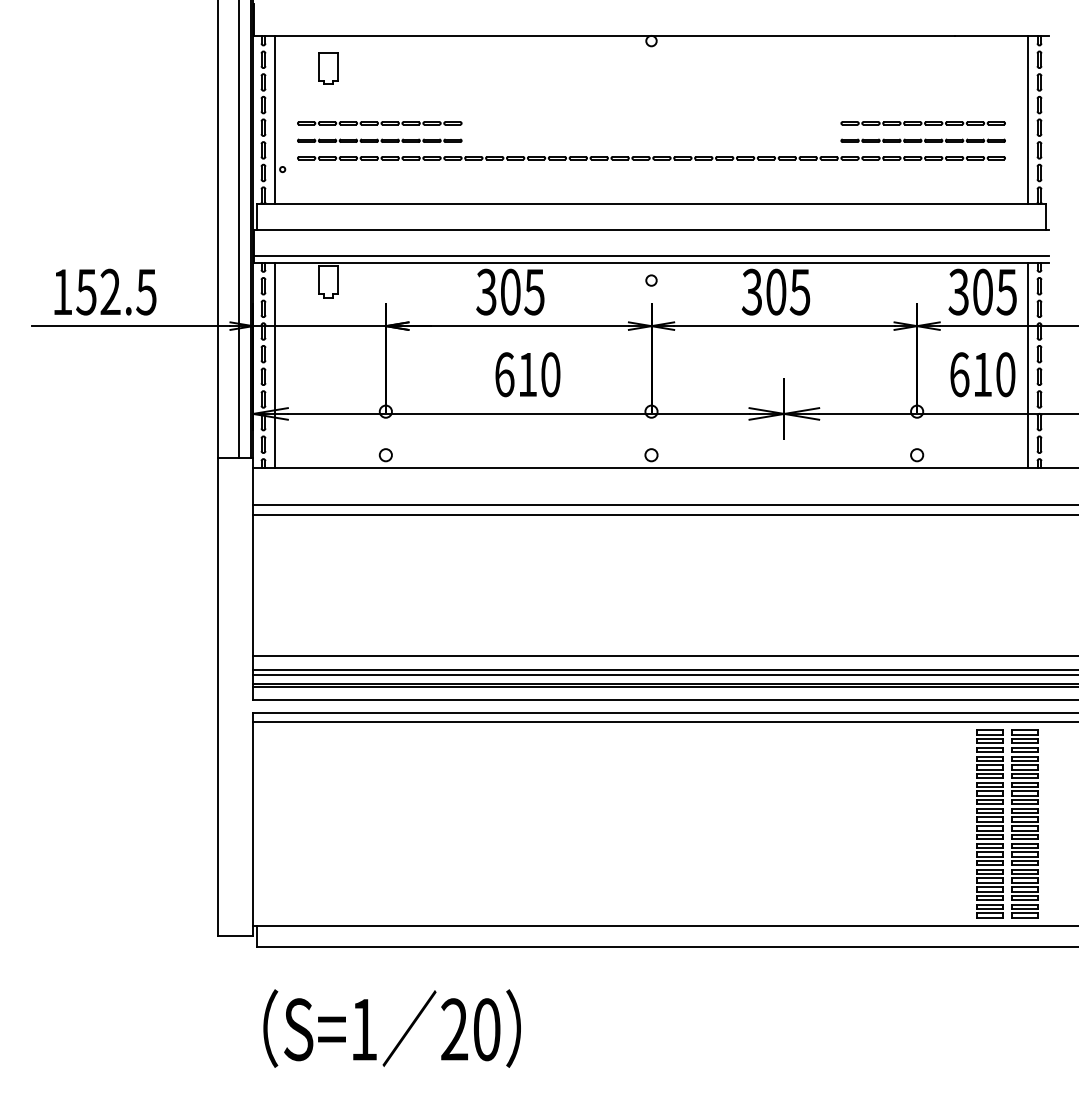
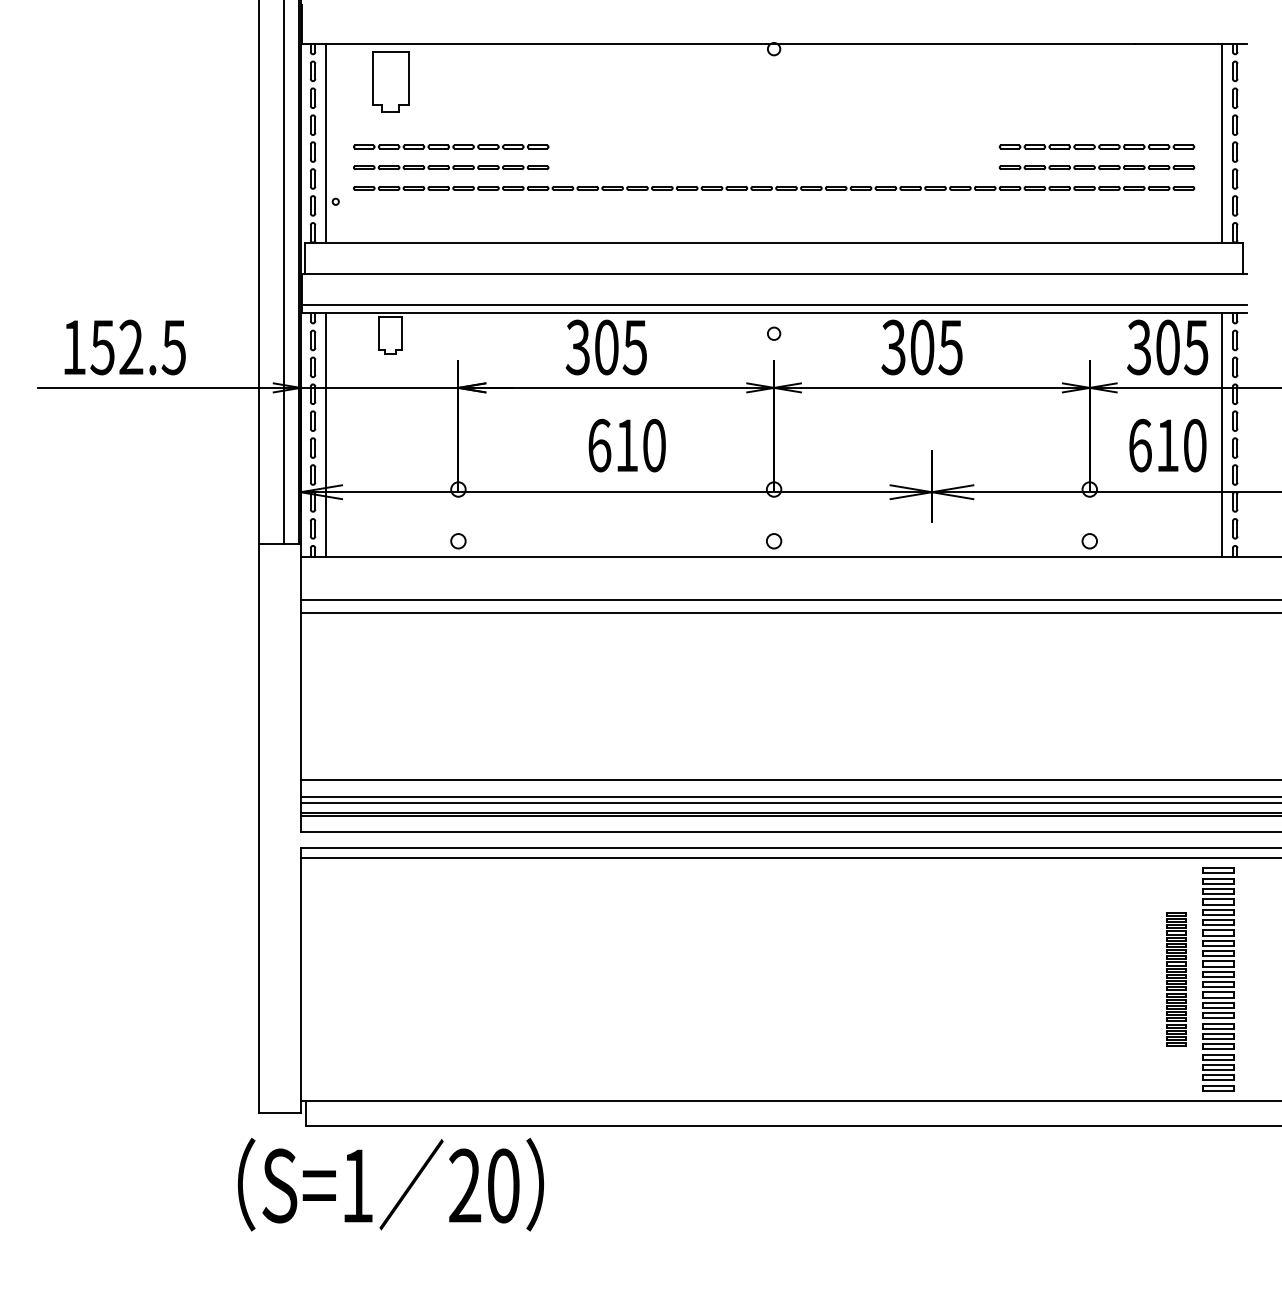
part: (328, 68) -> (390, 81), size x1.6
part: (990, 823) -> (1176, 979), size x0.6
text: (391, 1028) -> (390, 1184), moved

